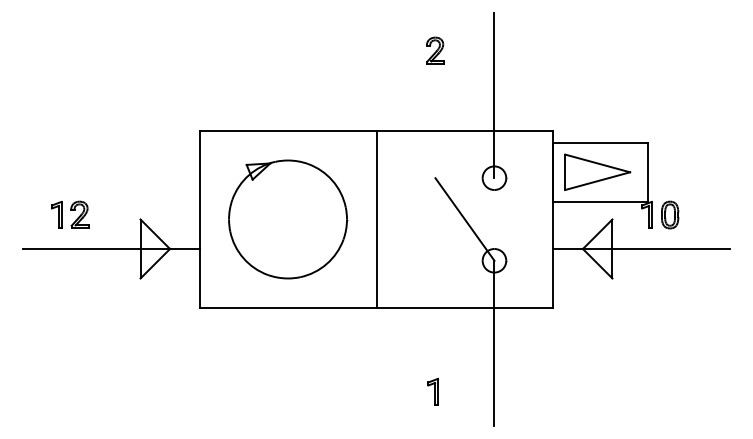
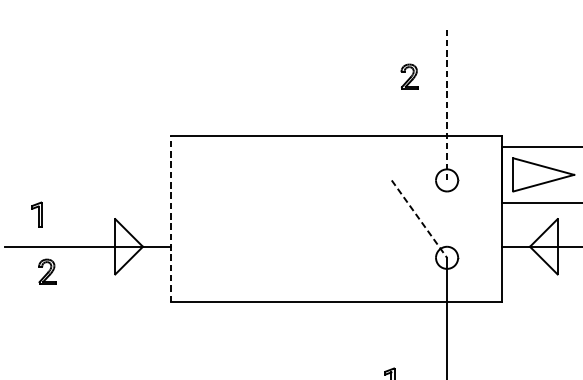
part: (435, 50) -> (409, 76), moved
line: (494, 95) -> (447, 102), solid -> dashed
part: (79, 214) -> (46, 271), moved
line: (199, 218) -> (170, 218), solid -> dashed
part: (288, 219) -> (253, 219), removed
line: (376, 219) -> (336, 219), removed
line: (464, 219) -> (418, 219), solid -> dashed

